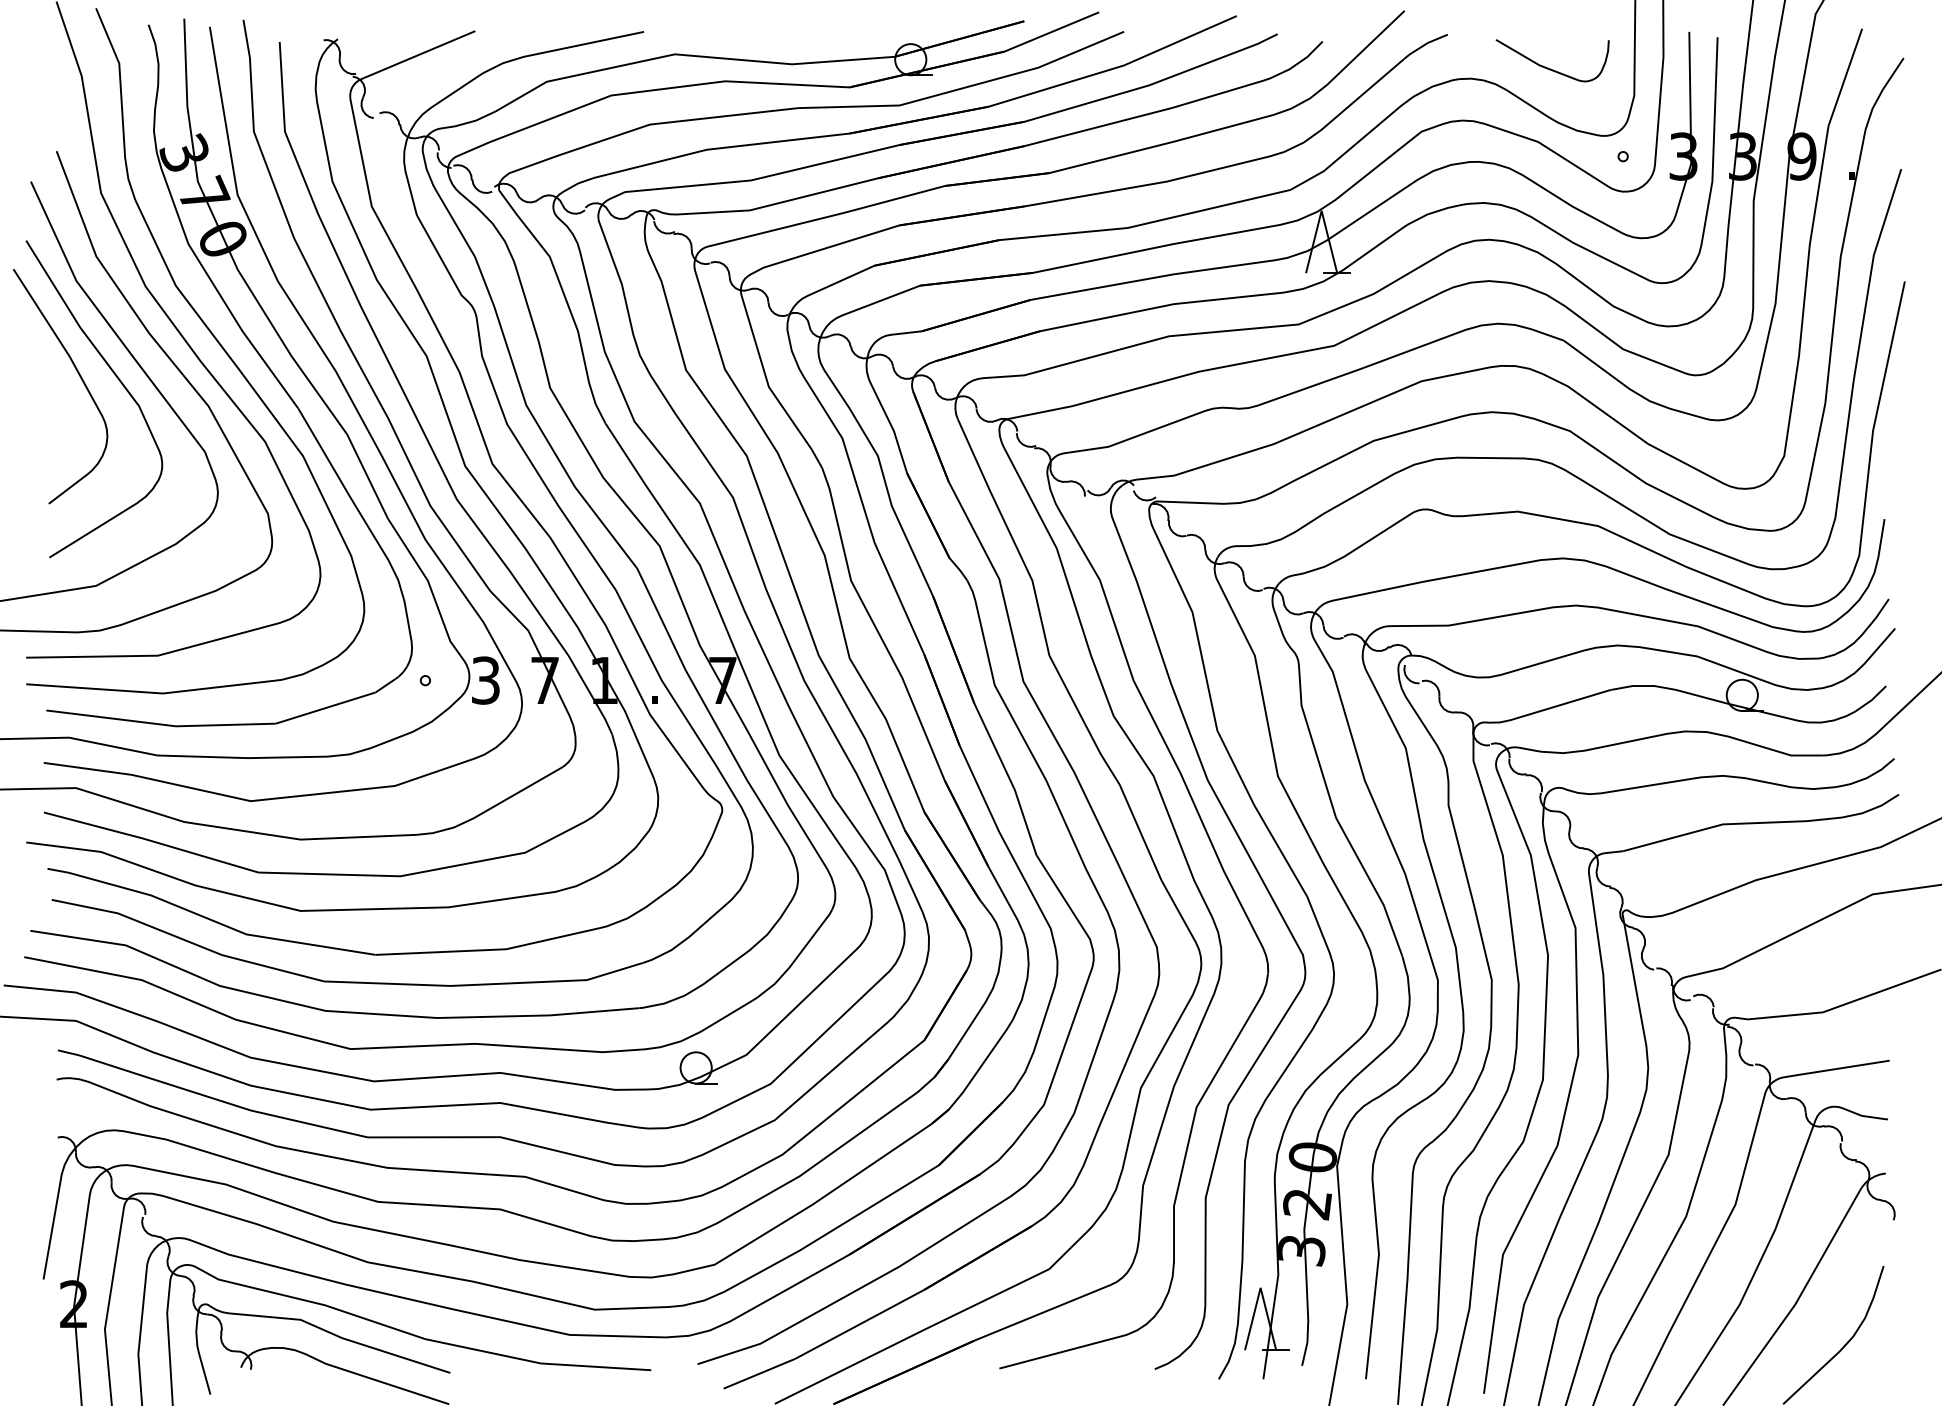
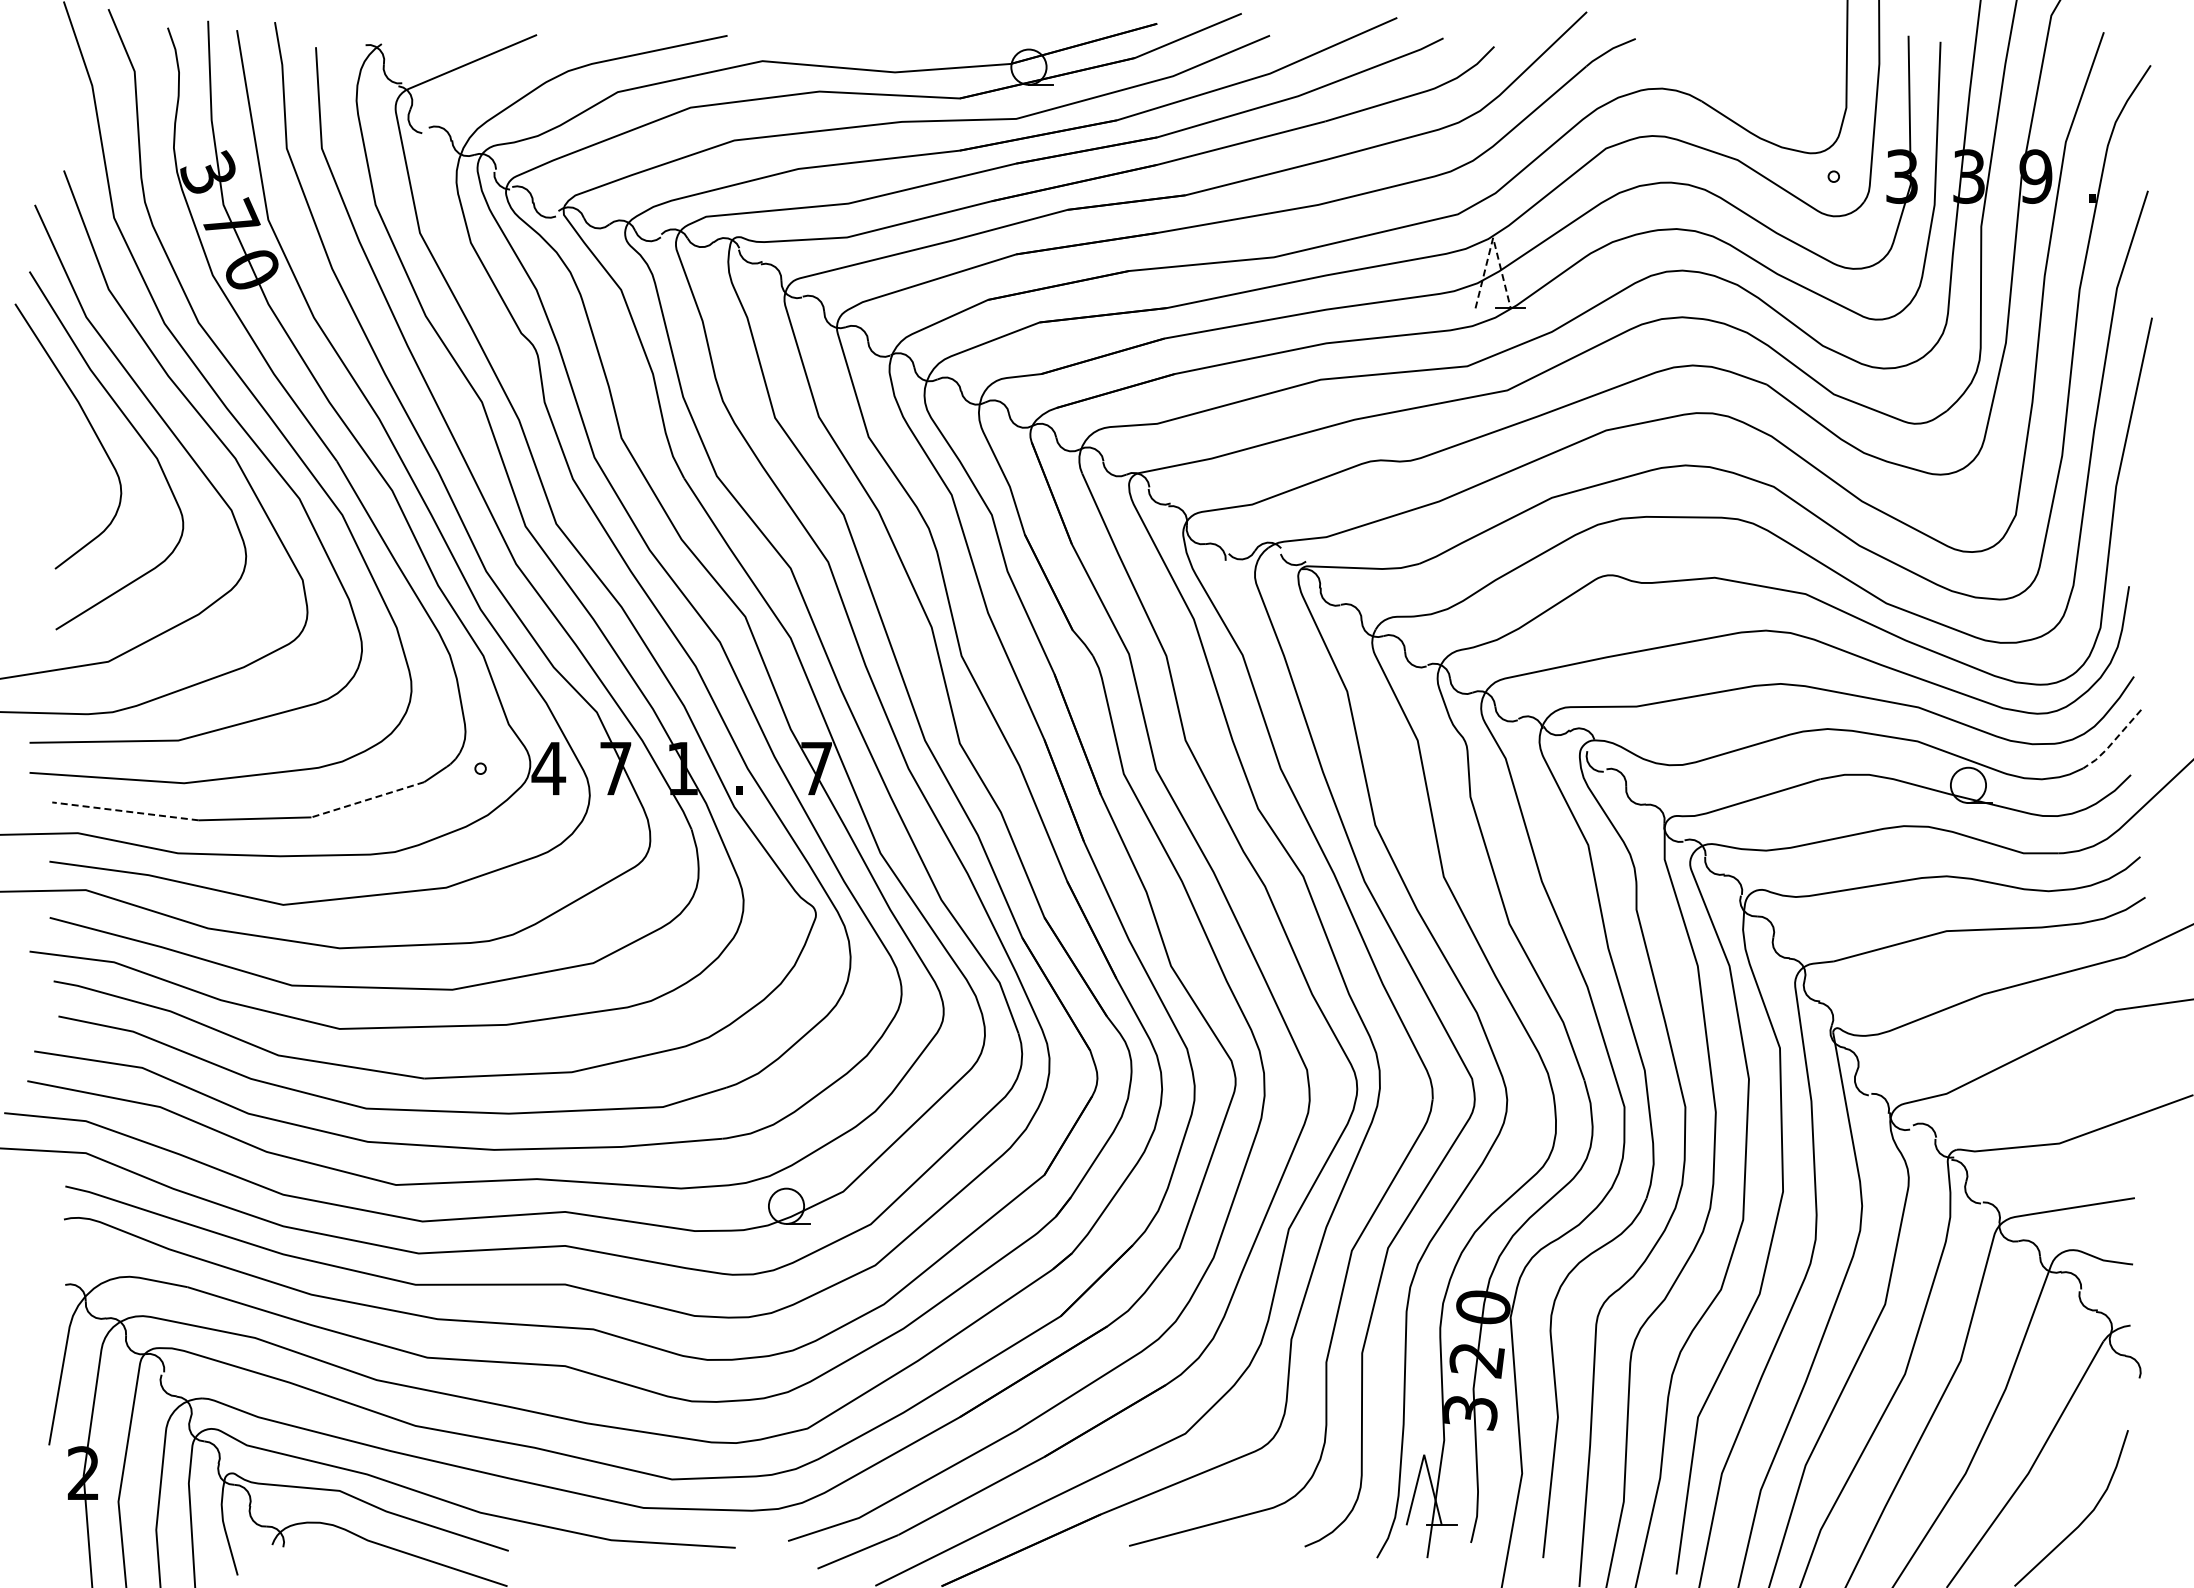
curve: (1549, 67) -> (1750, 76), removed
line: (1321, 210) -> (1493, 237), solid -> dashed
line: (1870, 657) -> (2113, 742), solid -> dashed
text: (485, 680) -> (548, 768), 3 -> 4
line: (325, 707) -> (367, 799), solid -> dashed
line: (111, 718) -> (125, 811), solid -> dashed

